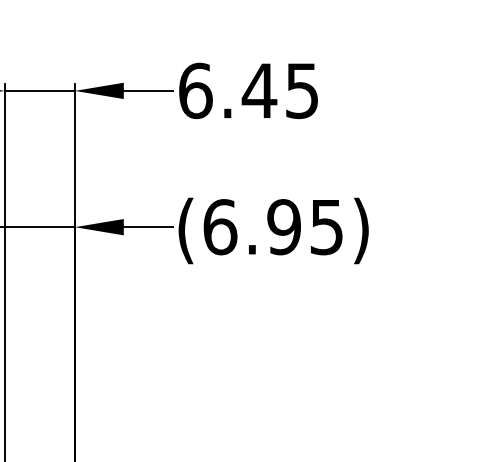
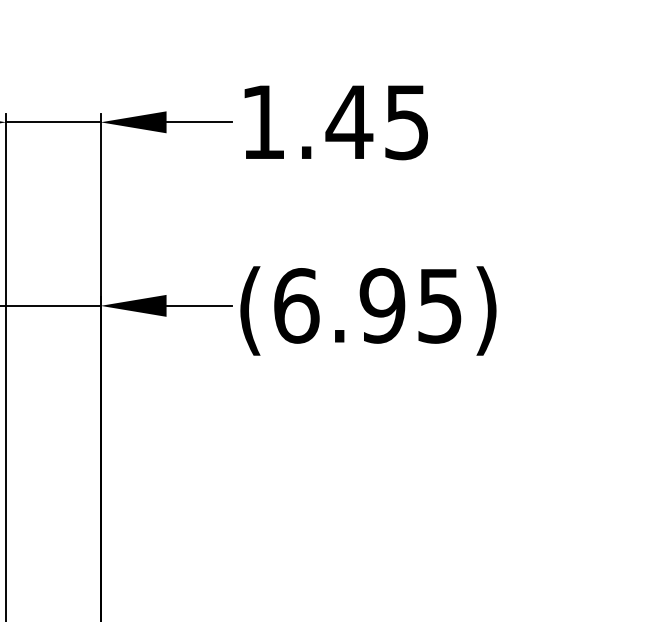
text: (195, 90) -> (263, 121), 6.45 -> 1.45

